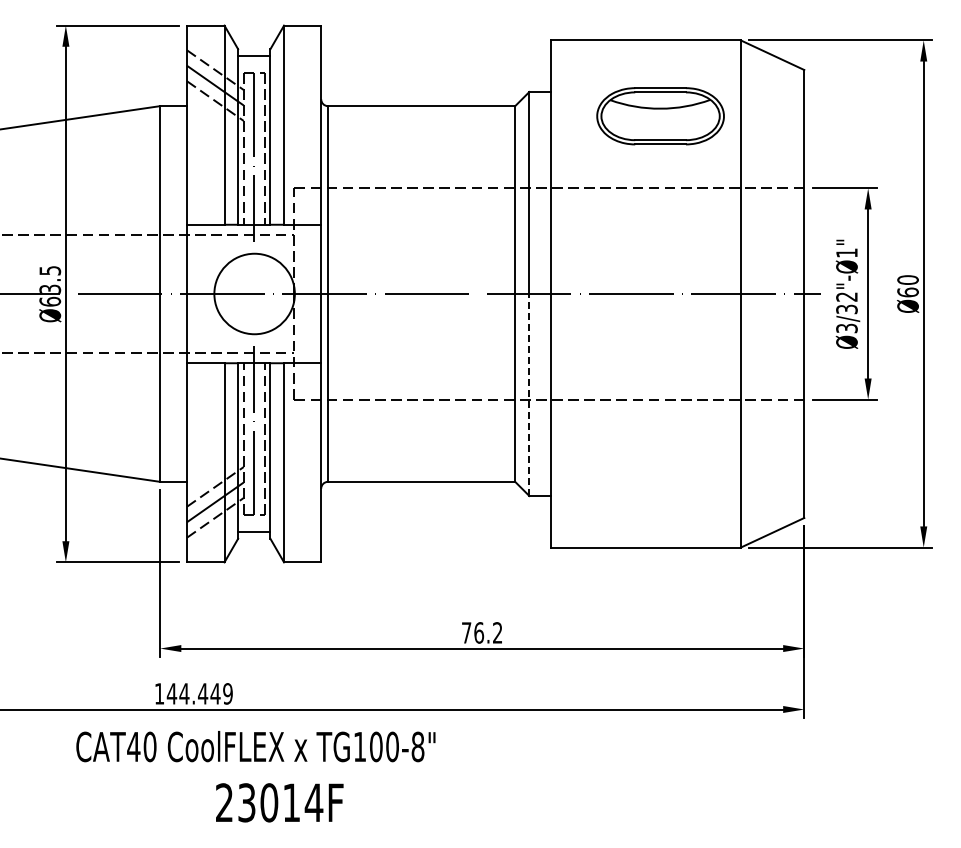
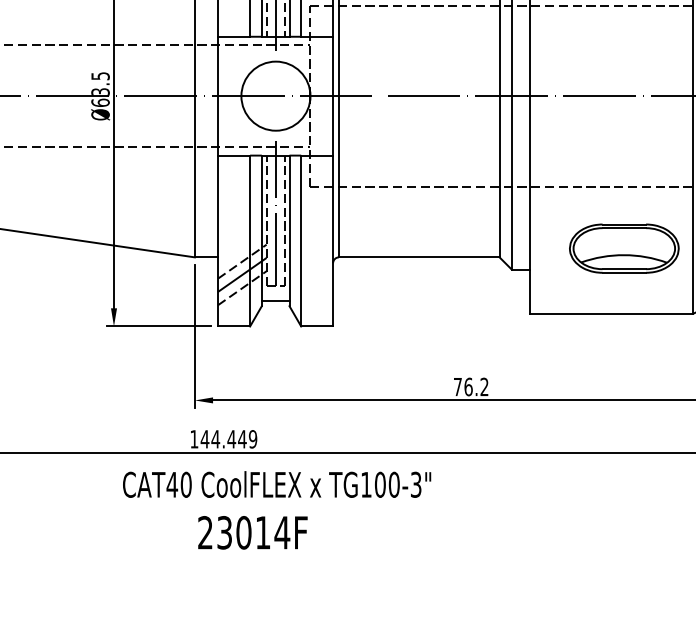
line: (529, 394) -> (511, 182), dashed -> solid
part: (660, 471) -> (624, 248), added
text: (417, 746) -> (415, 484), TG100-8" -> TG100-3"
text: (279, 802) -> (252, 532), moved

